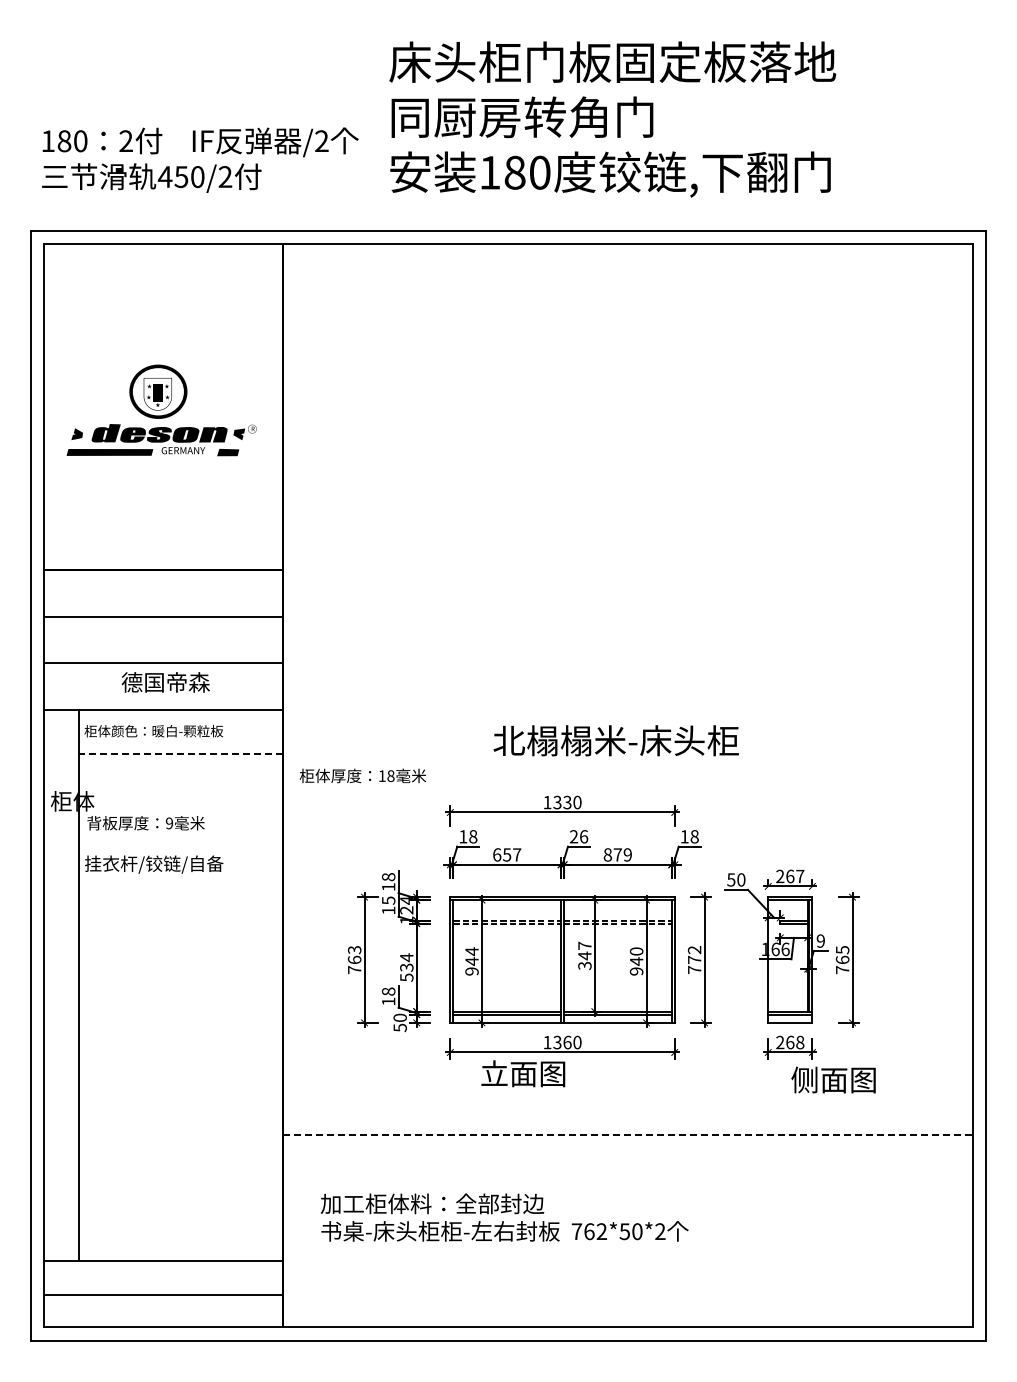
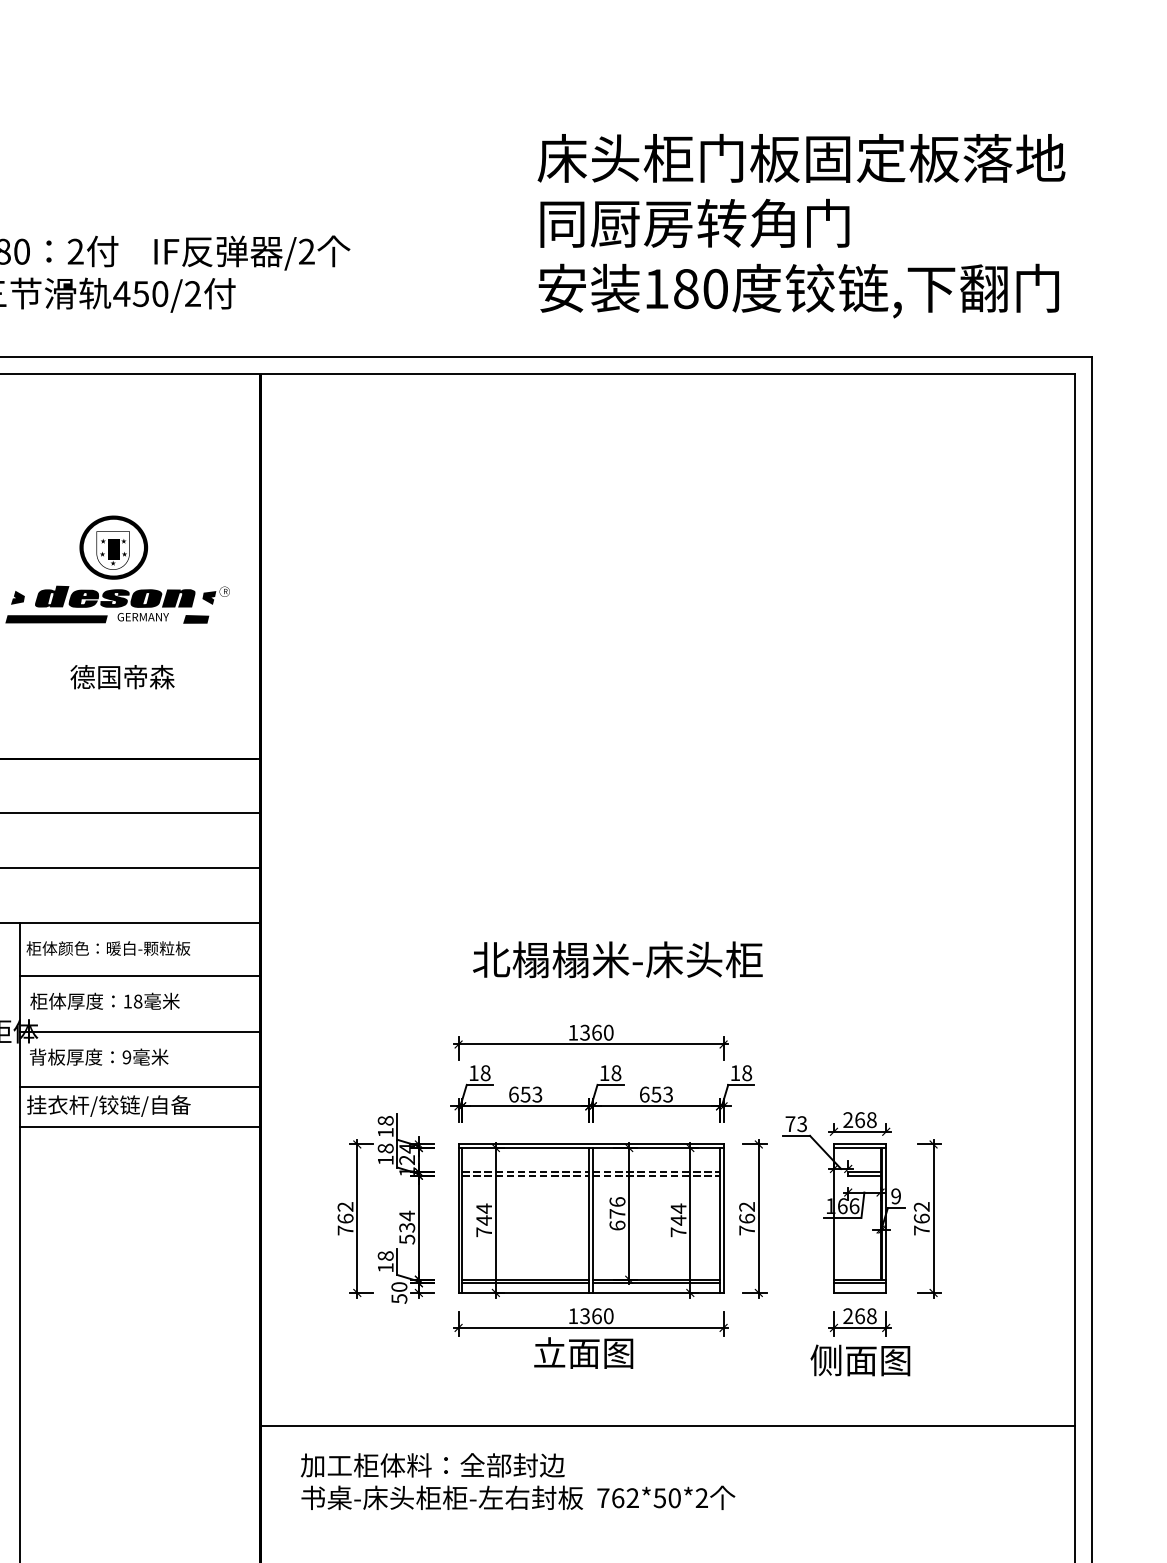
text: (612, 119) -> (801, 226), moved
text: (165, 682) -> (122, 677), moved
text: (615, 740) -> (617, 959), moved
line: (180, 754) -> (139, 976), dashed -> solid
text: (362, 775) -> (104, 1000), moved
line: (180, 802) -> (139, 1032), added
text: (567, 802) -> (596, 1032), 1330 -> 1360
text: (579, 836) -> (611, 1072), 26 -> 18
line: (180, 848) -> (139, 1087), added
text: (517, 854) -> (537, 1094), 657 -> 653
text: (617, 854) -> (655, 1094), 879 -> 653
text: (800, 876) -> (872, 1120), 267 -> 268
text: (736, 879) -> (796, 1123), 50 -> 73
line: (180, 882) -> (139, 1127), added
text: (388, 900) -> (385, 1148), 15 -> 18
text: (354, 950) -> (345, 1207), 763 -> 762
text: (842, 950) -> (921, 1207), 765 -> 762
text: (584, 955) -> (617, 1213), 347 -> 676
text: (694, 959) -> (746, 1218), 772 -> 762
text: (636, 961) -> (678, 1220), 940 -> 744
text: (471, 971) -> (483, 1232), 944 -> 744
text: (523, 1073) -> (583, 1352), moved
text: (833, 1079) -> (860, 1359), moved
line: (627, 1135) -> (667, 1425), dashed -> solid
text: (504, 1217) -> (517, 1481), moved

